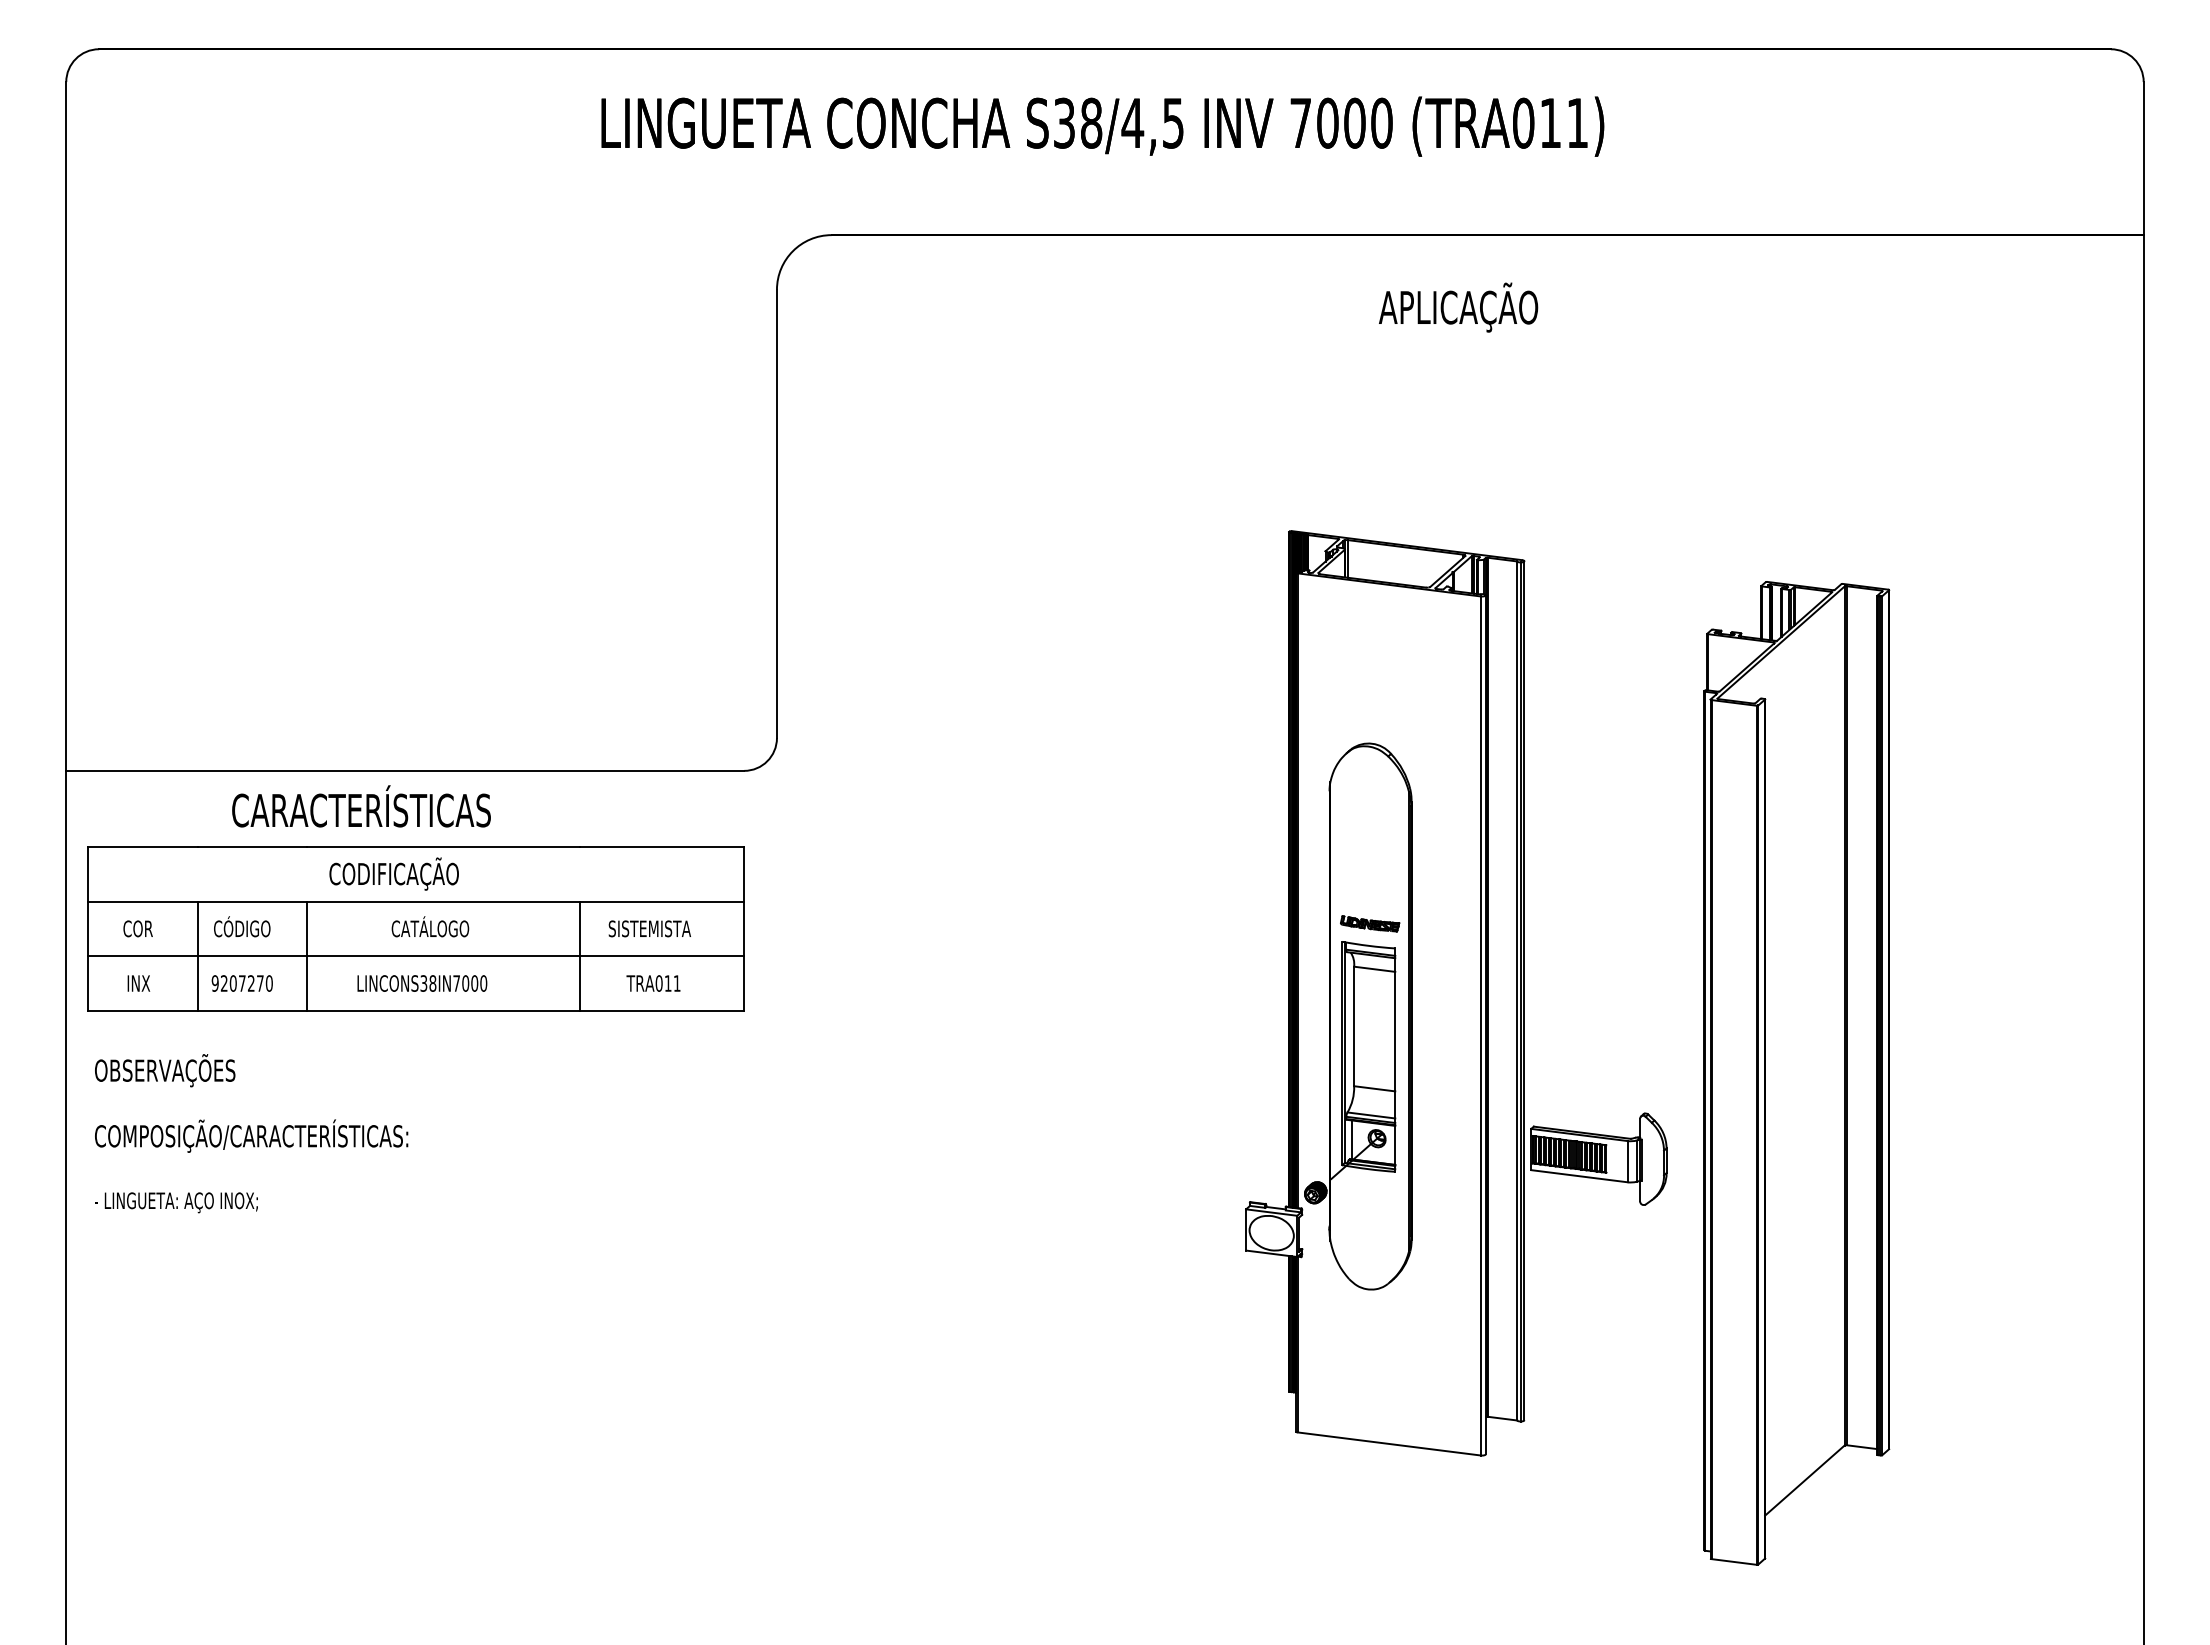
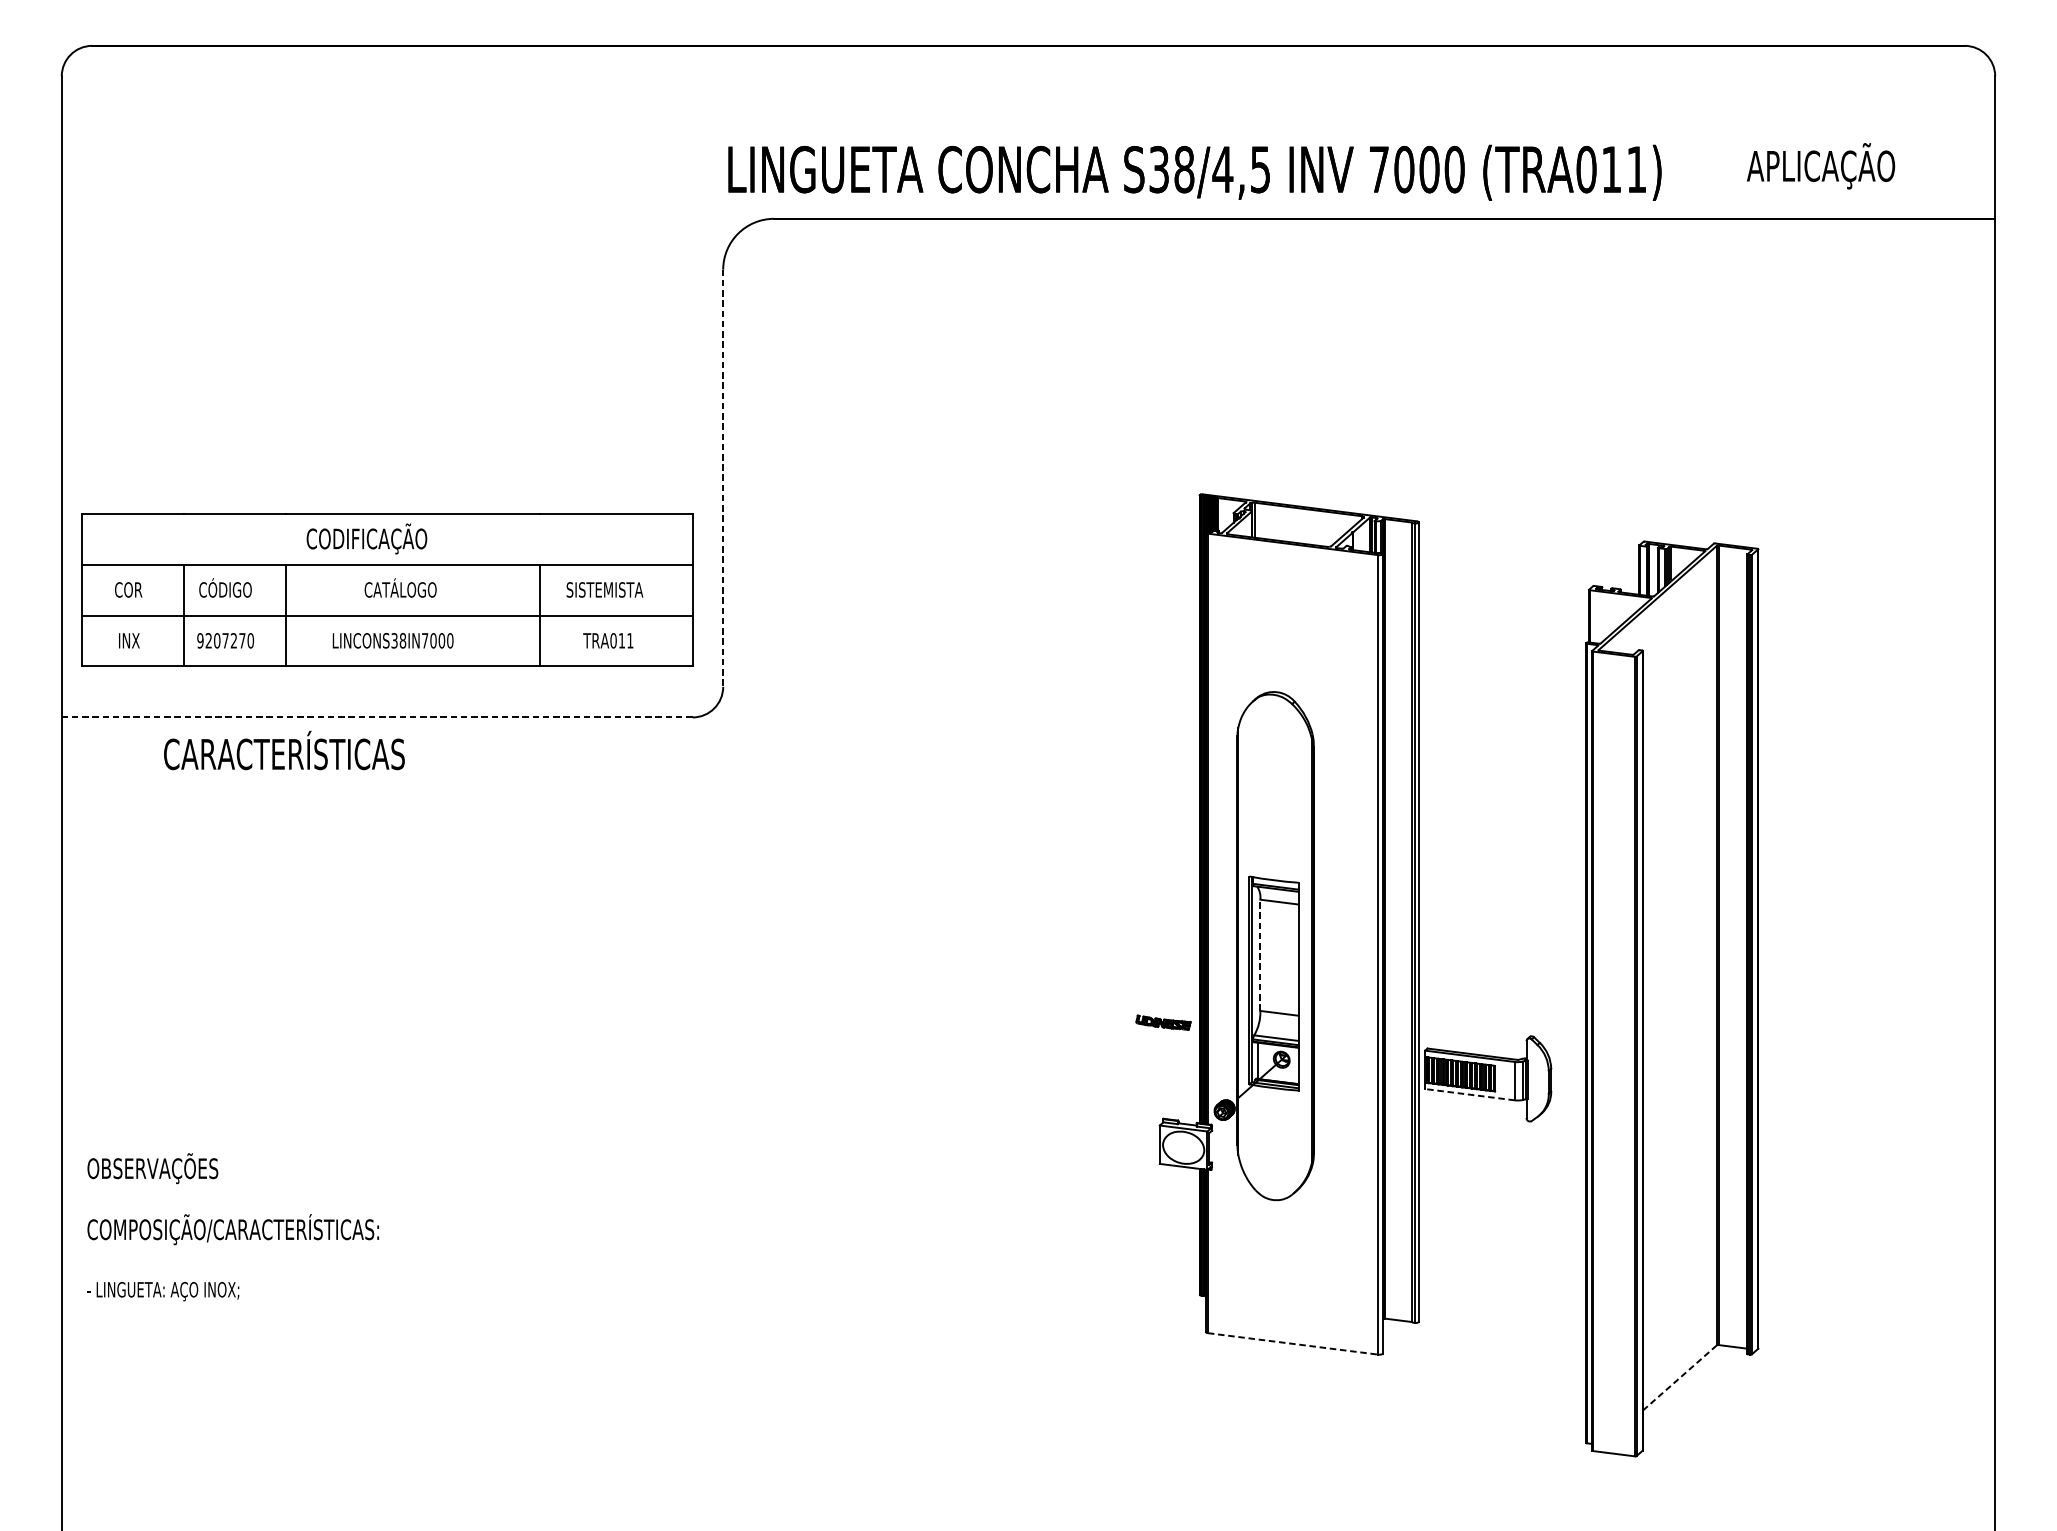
text: (1102, 126) -> (1194, 172), moved
text: (1458, 307) -> (1820, 166), moved
line: (776, 514) -> (722, 478), solid -> dashed
line: (405, 770) -> (377, 717), solid -> dashed
text: (361, 806) -> (284, 750), moved
part: (1370, 923) -> (1163, 1022), moved
part: (415, 928) -> (386, 589), moved
line: (1354, 1026) -> (1260, 955), solid -> dashed
text: (251, 1133) -> (233, 1227), moved
line: (1579, 1176) -> (1470, 1094), solid -> dashed
line: (1389, 1444) -> (1293, 1344), solid -> dashed
line: (1804, 1480) -> (1679, 1377), solid -> dashed

